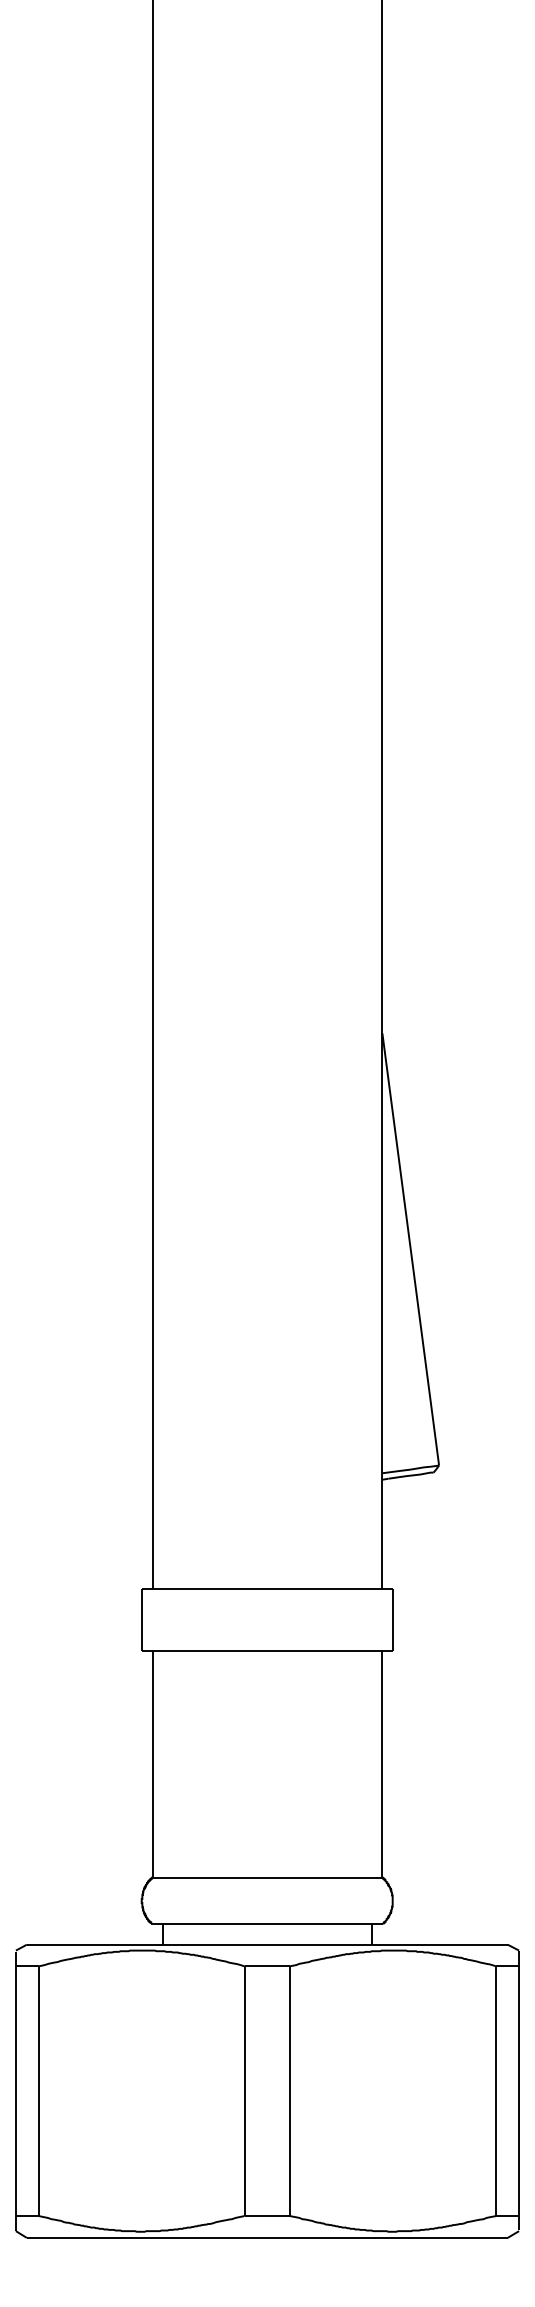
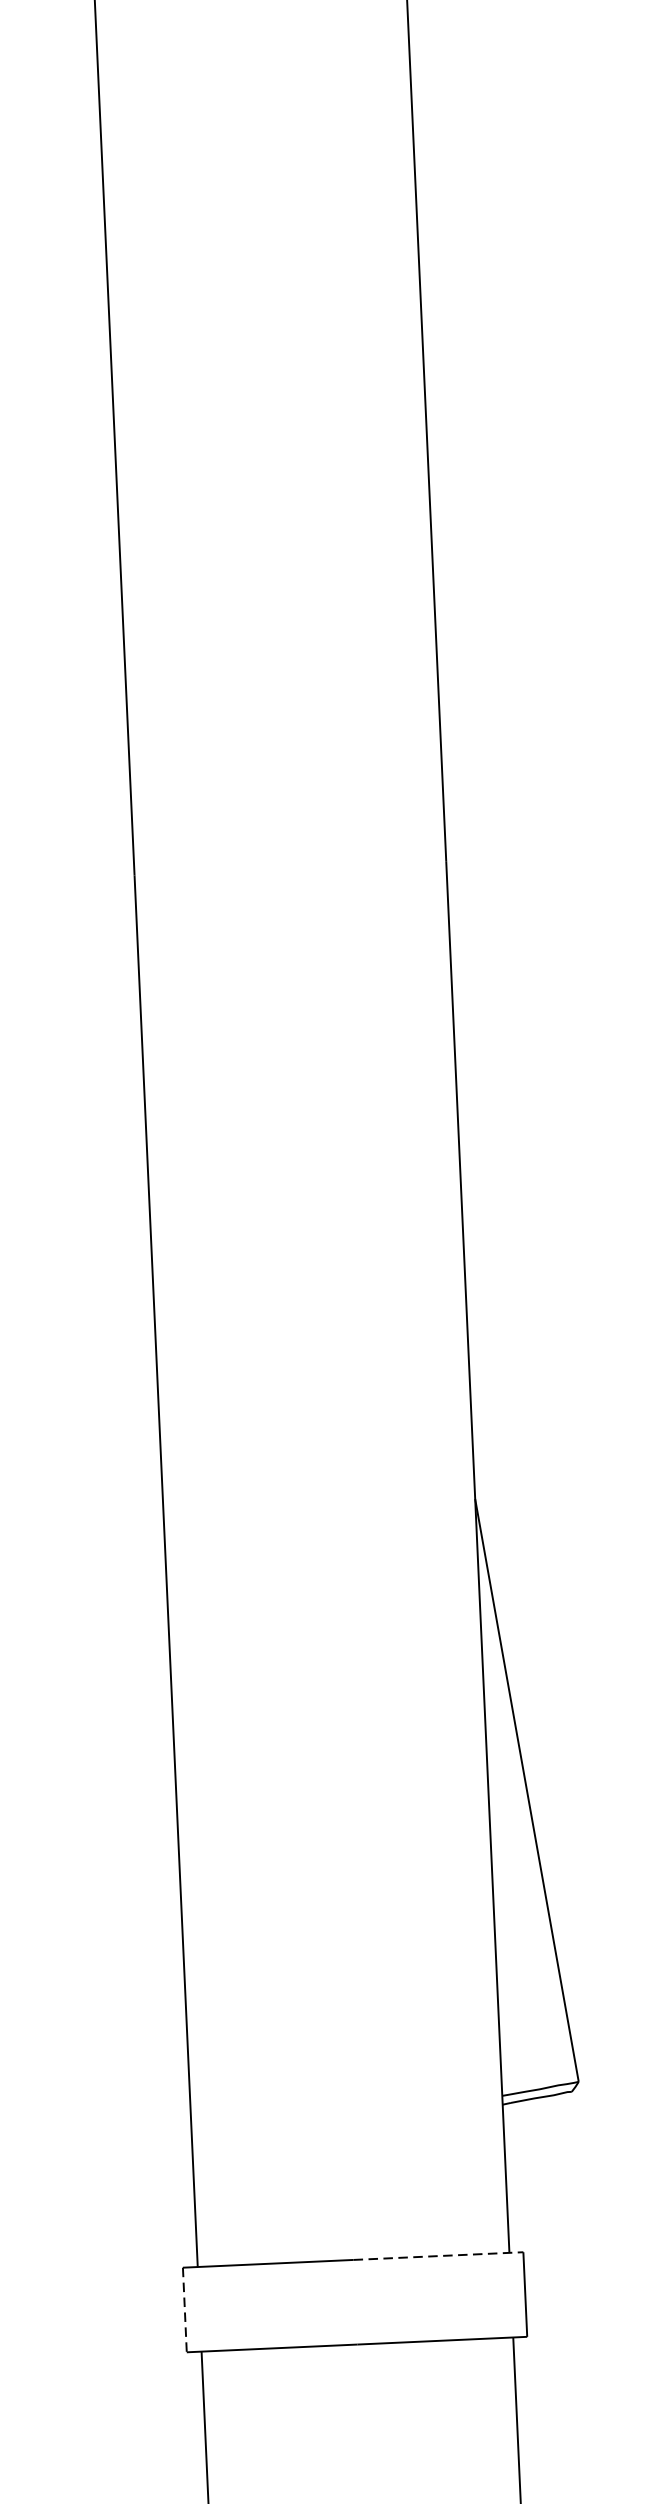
line: (330, 1588) -> (439, 2255), solid -> dashed
line: (141, 1620) -> (184, 2310), solid -> dashed

